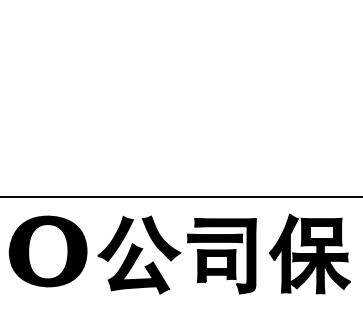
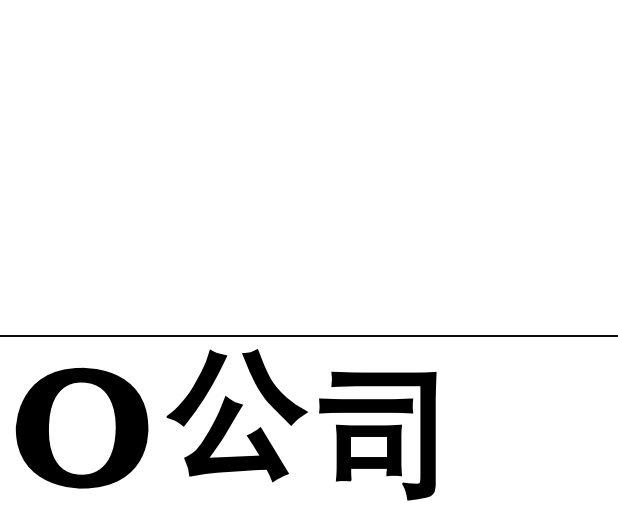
part: (309, 253) -> (526, 431), removed
part: (139, 254) -> (237, 414), moved

